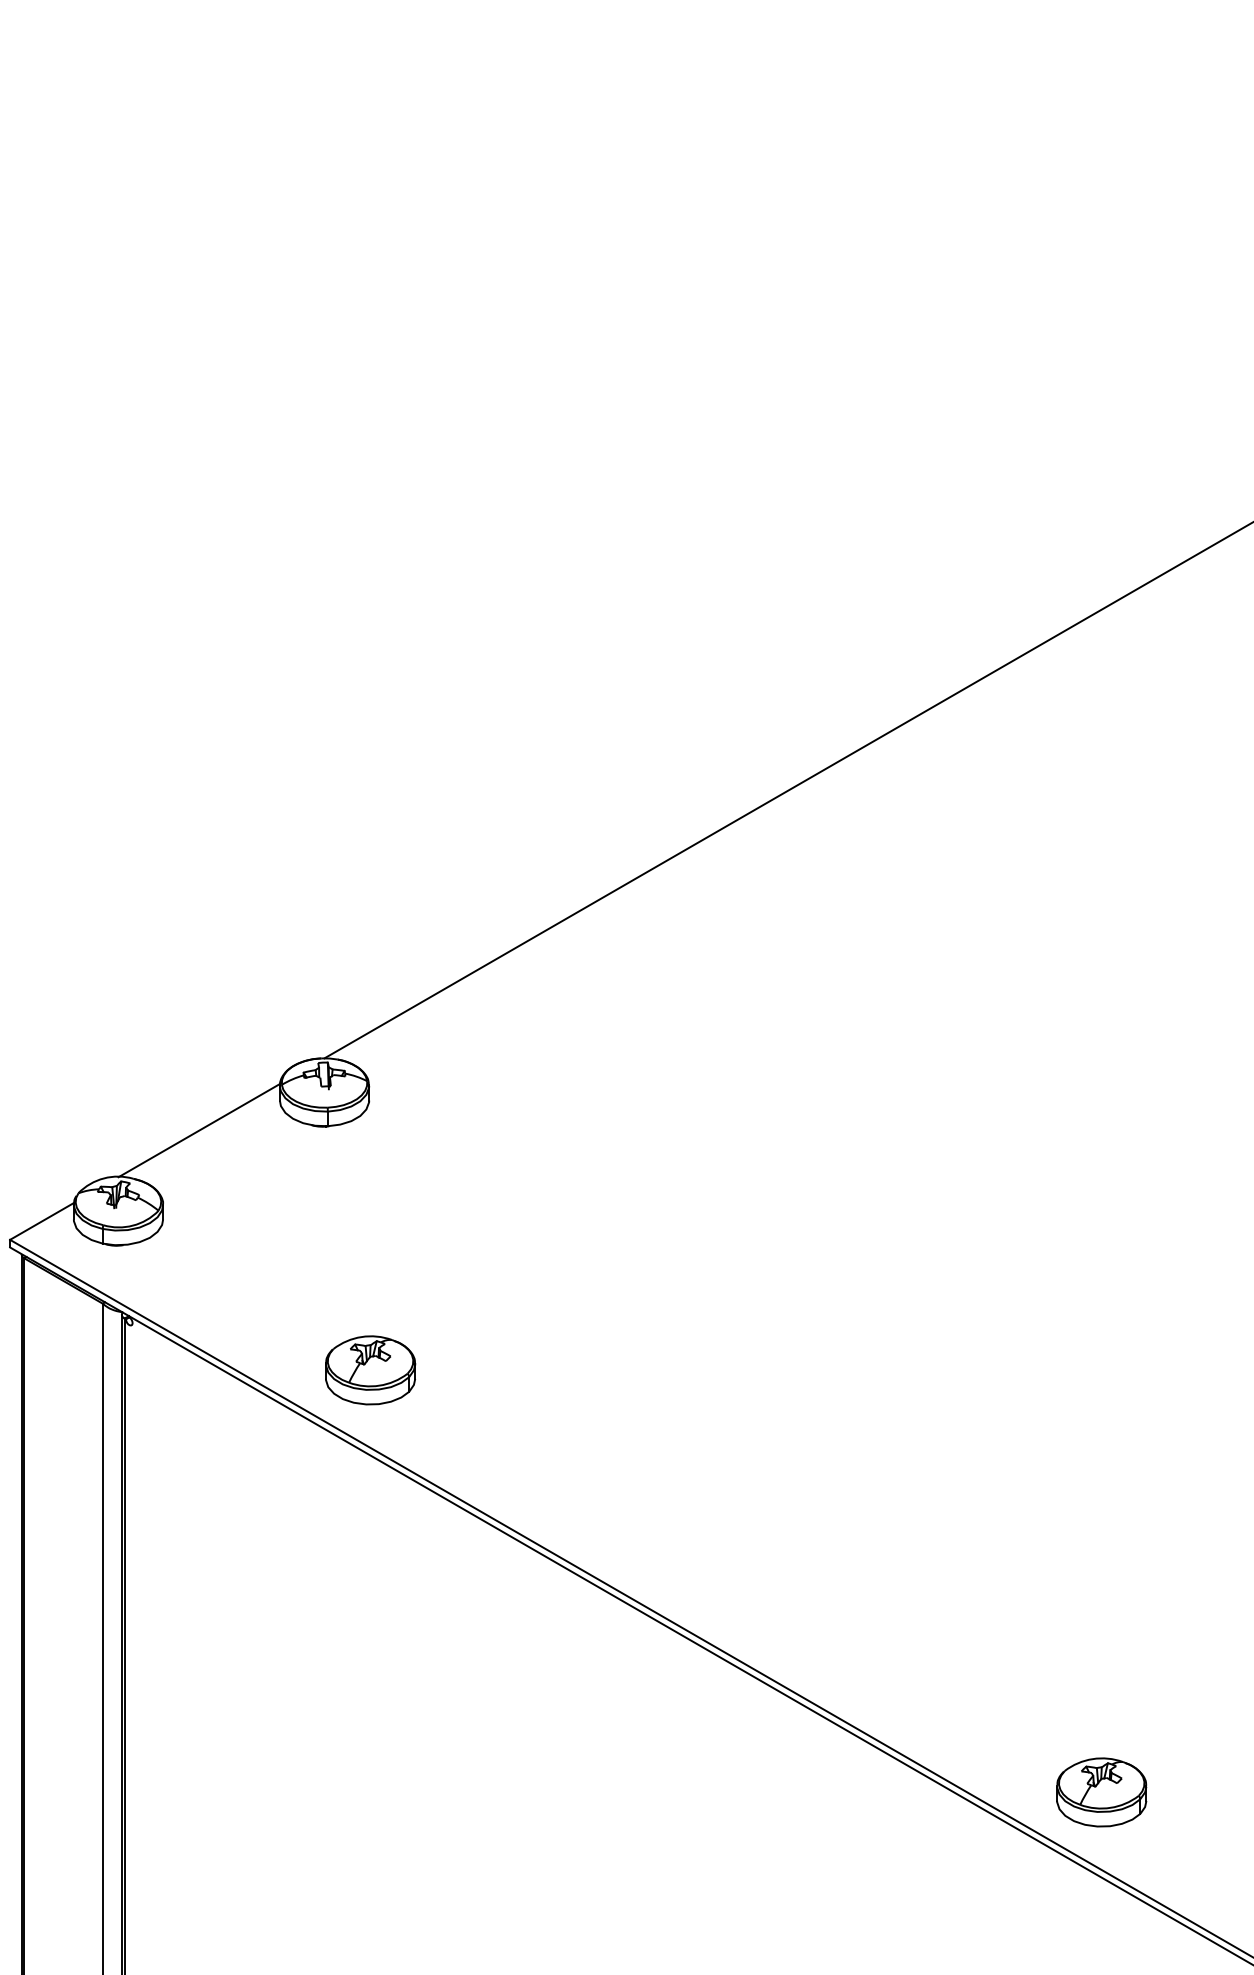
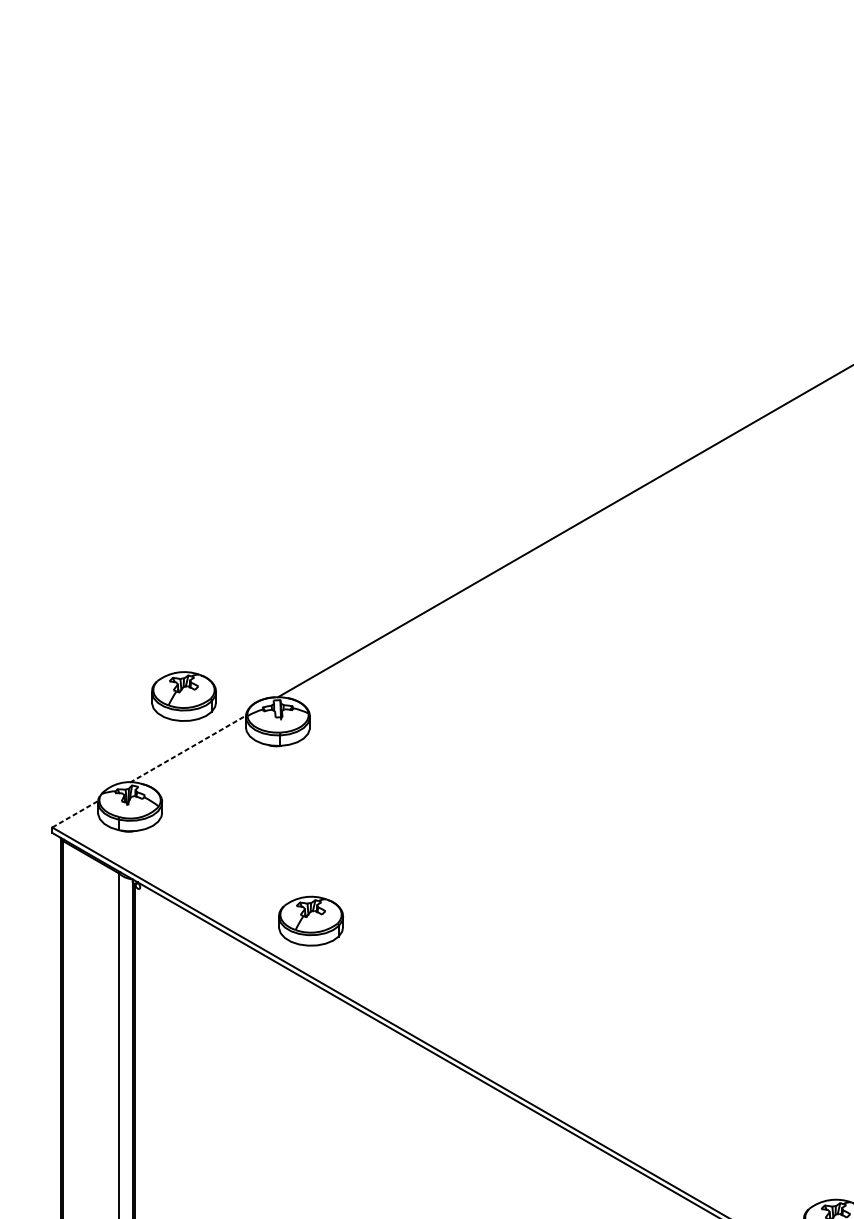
part: (193, 1057) -> (183, 696), added
line: (199, 1130) -> (188, 749), solid -> dashed
line: (42, 1221) -> (75, 814), solid -> dashed

